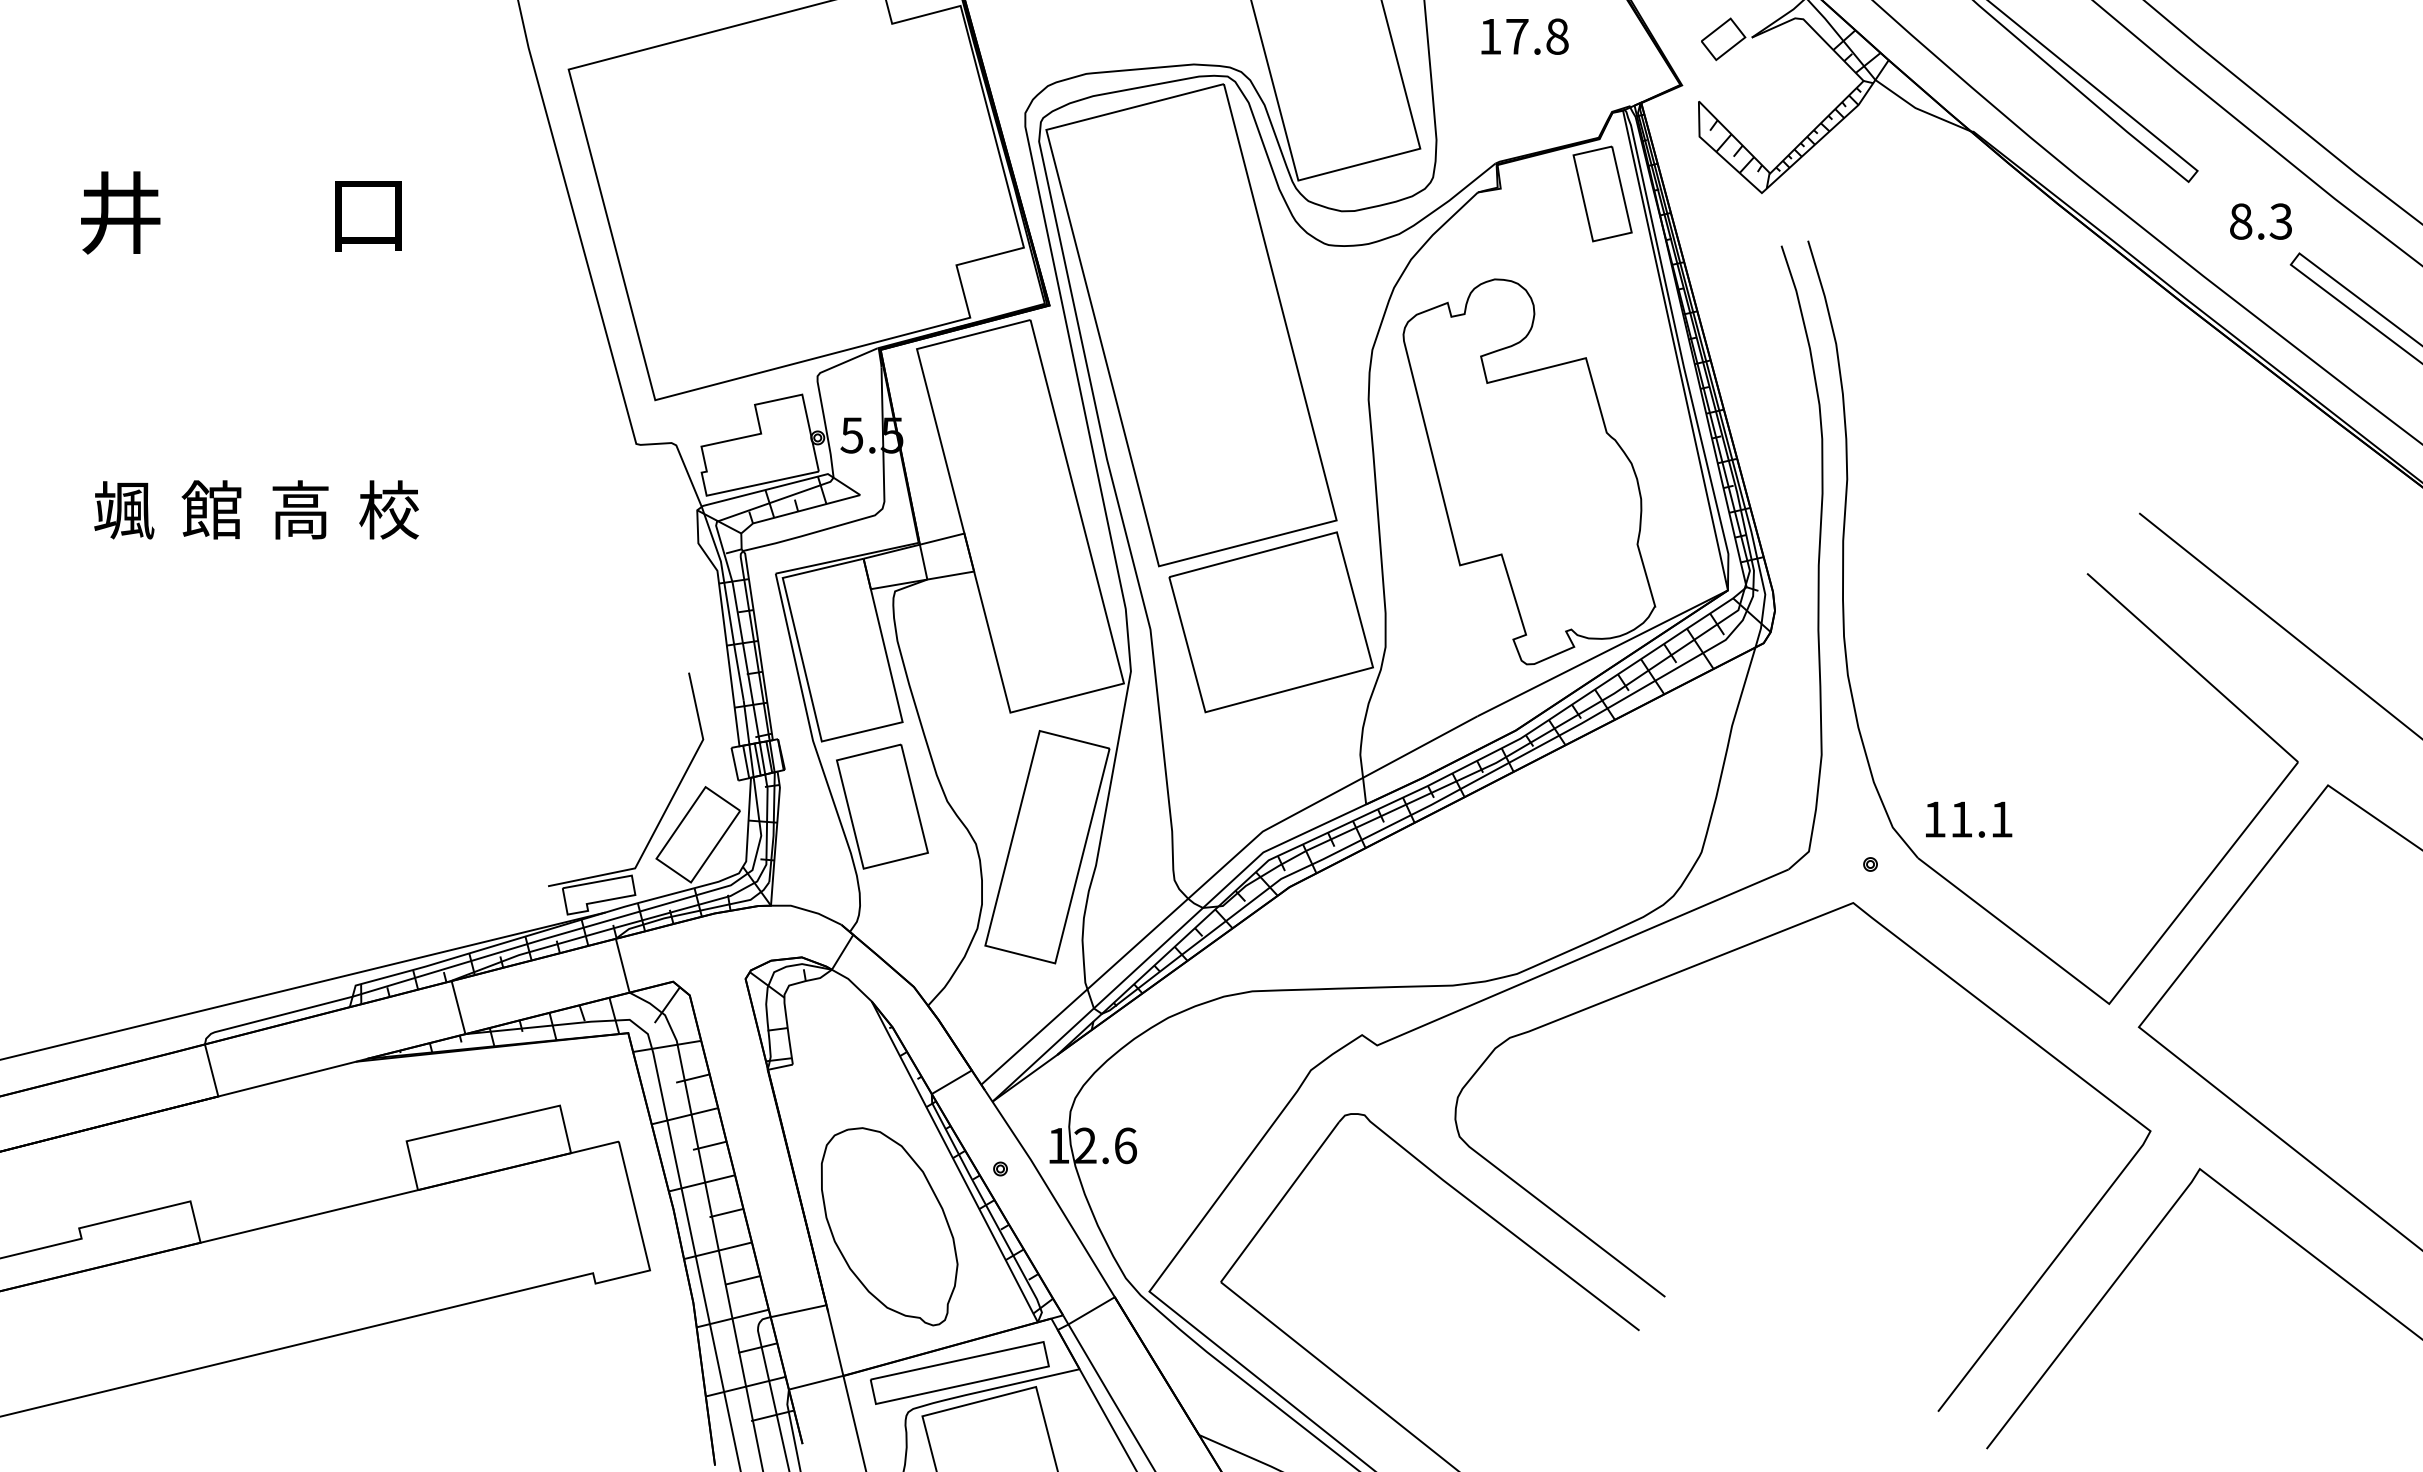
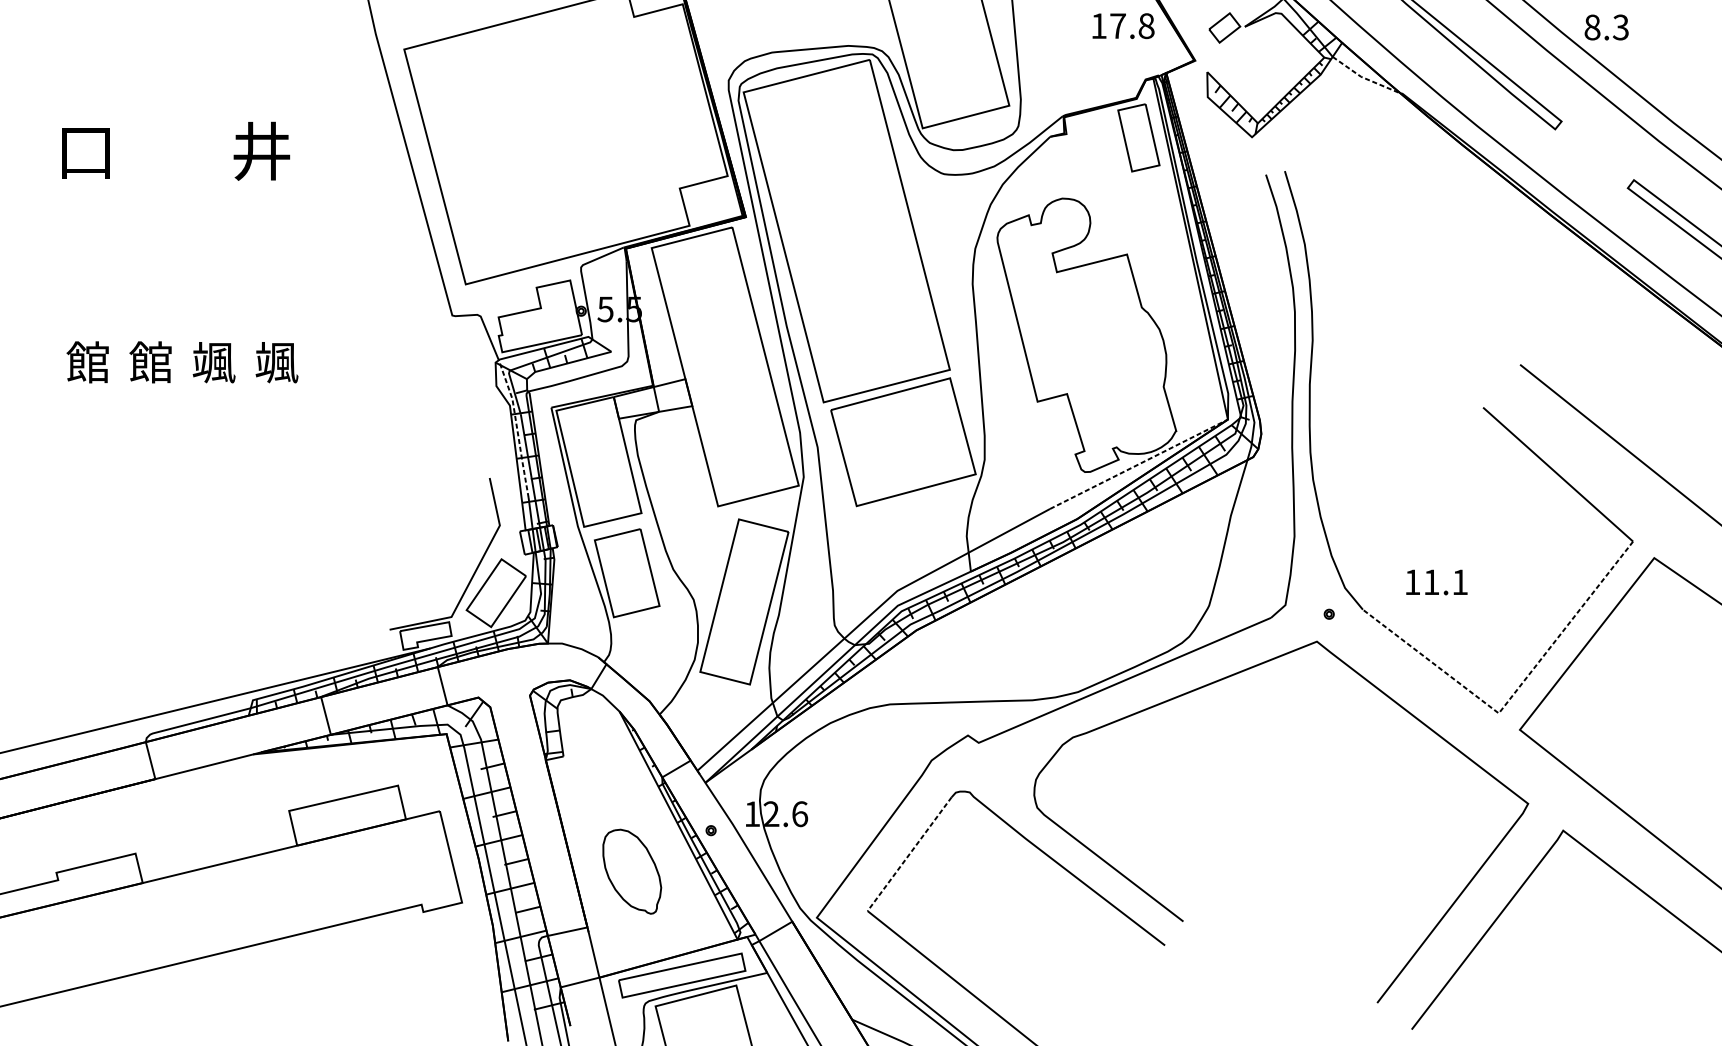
text: (1524, 36) -> (1123, 26), moved
line: (1920, 110) -> (1364, 78), solid -> dashed
text: (120, 212) -> (85, 151), 井 -> 口
text: (367, 212) -> (261, 151), 口 -> 井
text: (2260, 221) -> (1606, 27), moved
text: (123, 509) -> (87, 362), 颯 -> 館
text: (301, 509) -> (214, 362), 高 -> 颯
text: (389, 509) -> (276, 362), 校 -> 颯
line: (727, 602) -> (517, 428), solid -> dashed
line: (1603, 653) -> (1139, 464), solid -> dashed
text: (1969, 819) -> (1437, 582), moved
line: (2128, 978) -> (1512, 695), solid -> dashed
line: (1279, 1202) -> (909, 854), solid -> dashed
part: (889, 1226) -> (632, 871), size x0.6

